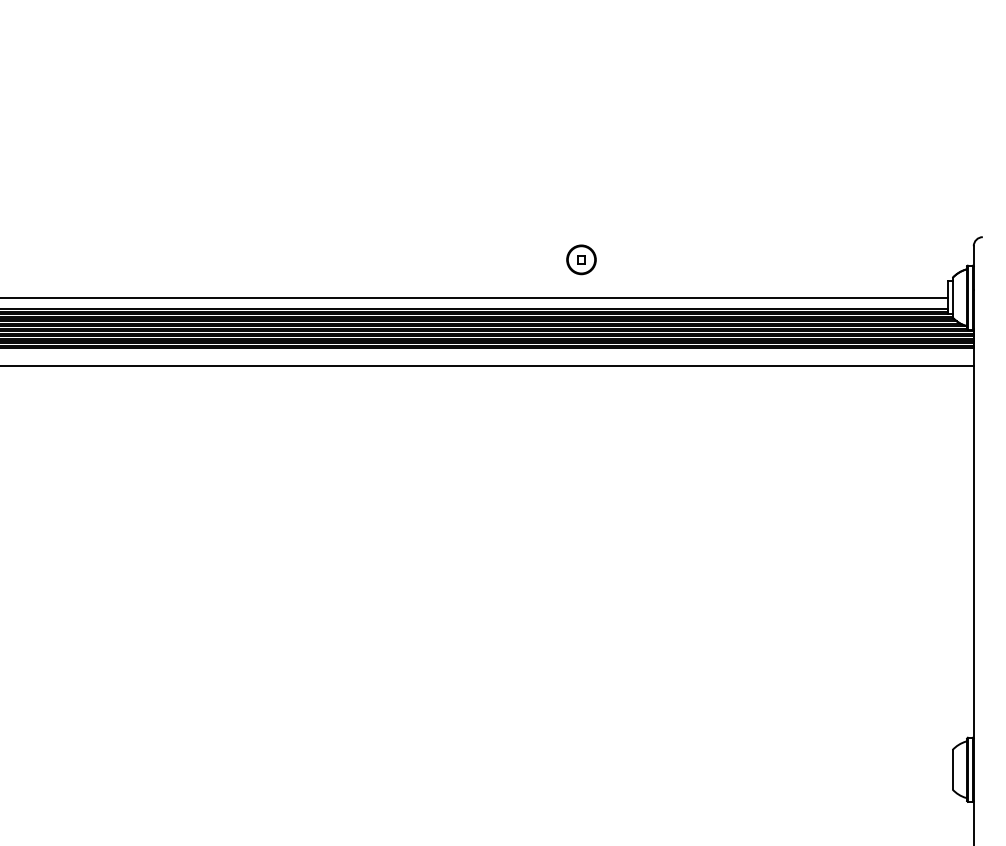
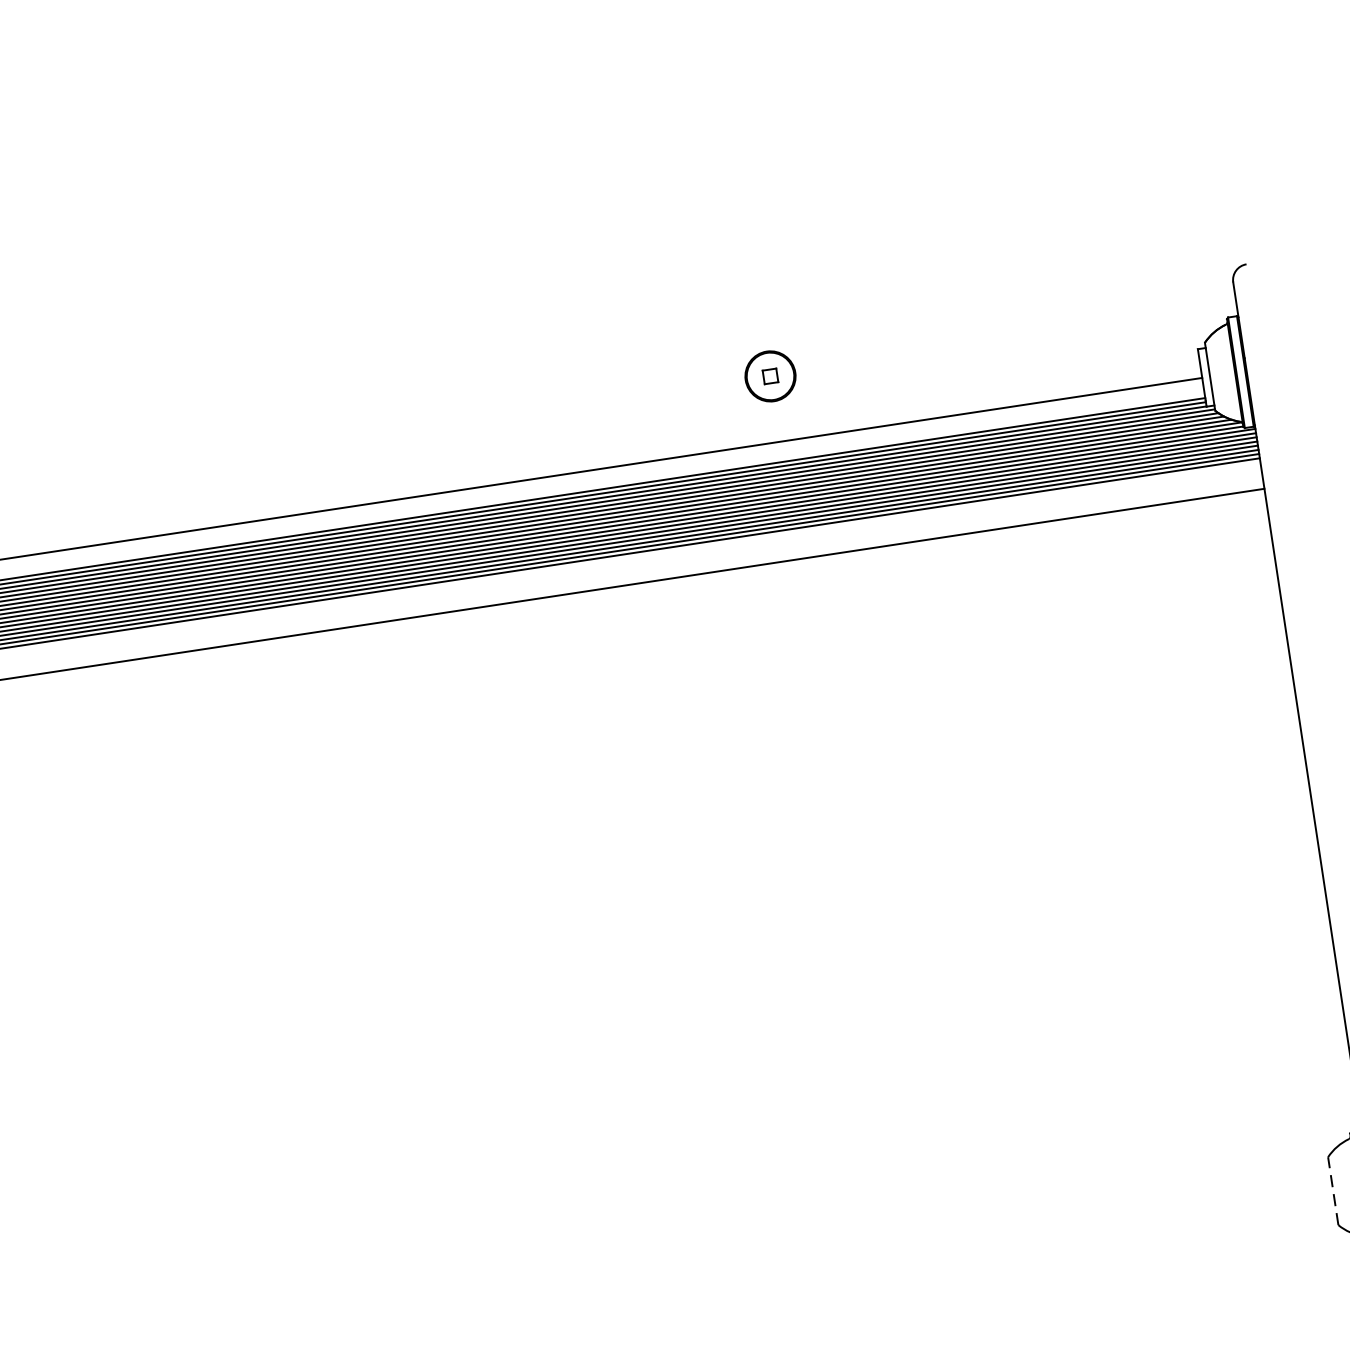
part: (581, 259) -> (770, 375), moved
line: (952, 769) -> (1333, 1190), solid -> dashed

